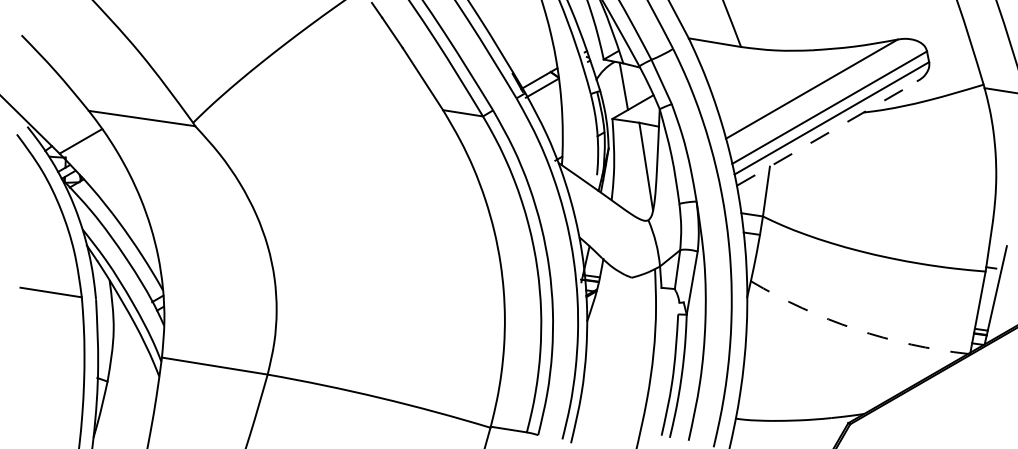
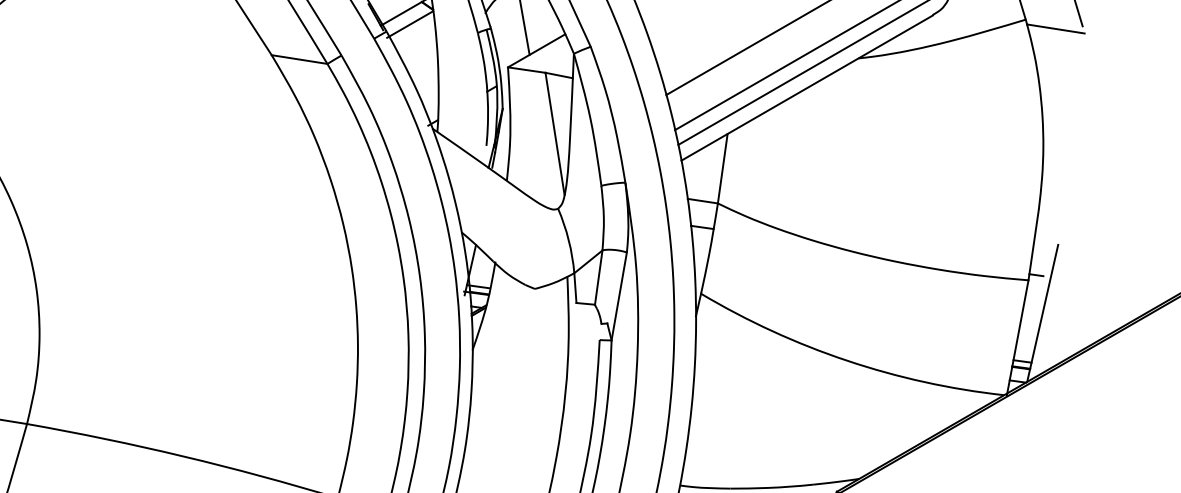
line: (827, 133) -> (807, 87), dashed -> solid
arc: (855, 329) -> (846, 361), dashed -> solid

